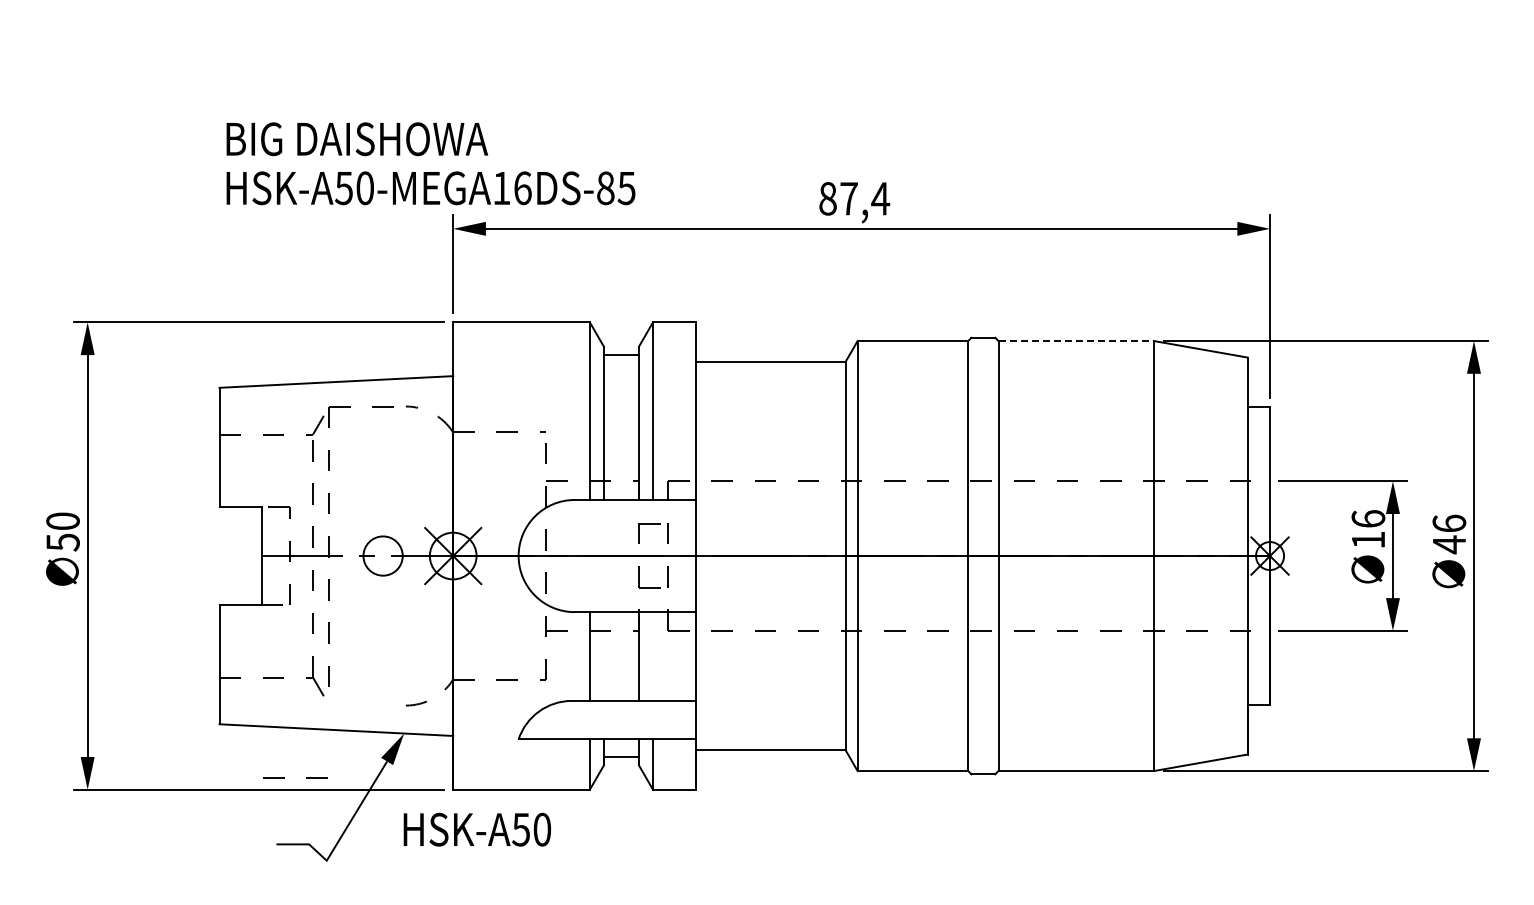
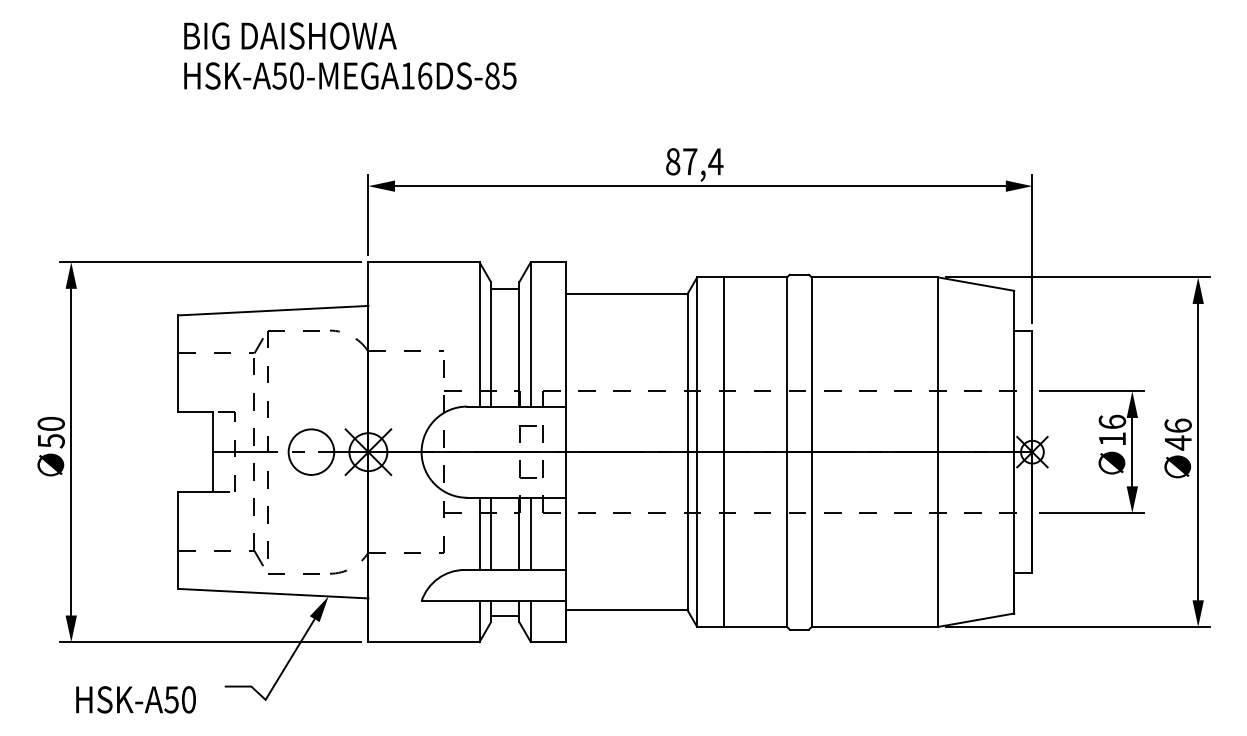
text: (430, 163) -> (349, 55), moved
line: (1076, 341) -> (875, 277), dashed -> solid
circle: (383, 556) -> (311, 452), size x1.43
line: (890, 556) -> (723, 452), added
line: (603, 656) -> (490, 533), added
line: (653, 656) -> (531, 533), added
line: (284, 777) -> (284, 573), moved
text: (477, 829) -> (136, 699), moved

